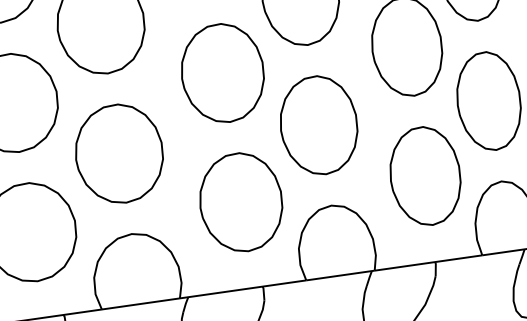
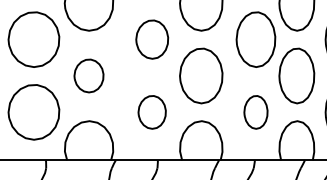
part: (221, 73) -> (151, 39), size x0.7
part: (118, 153) -> (88, 75), size x0.6
part: (424, 176) -> (255, 112), size x0.6
part: (239, 202) -> (151, 112), size x0.6

